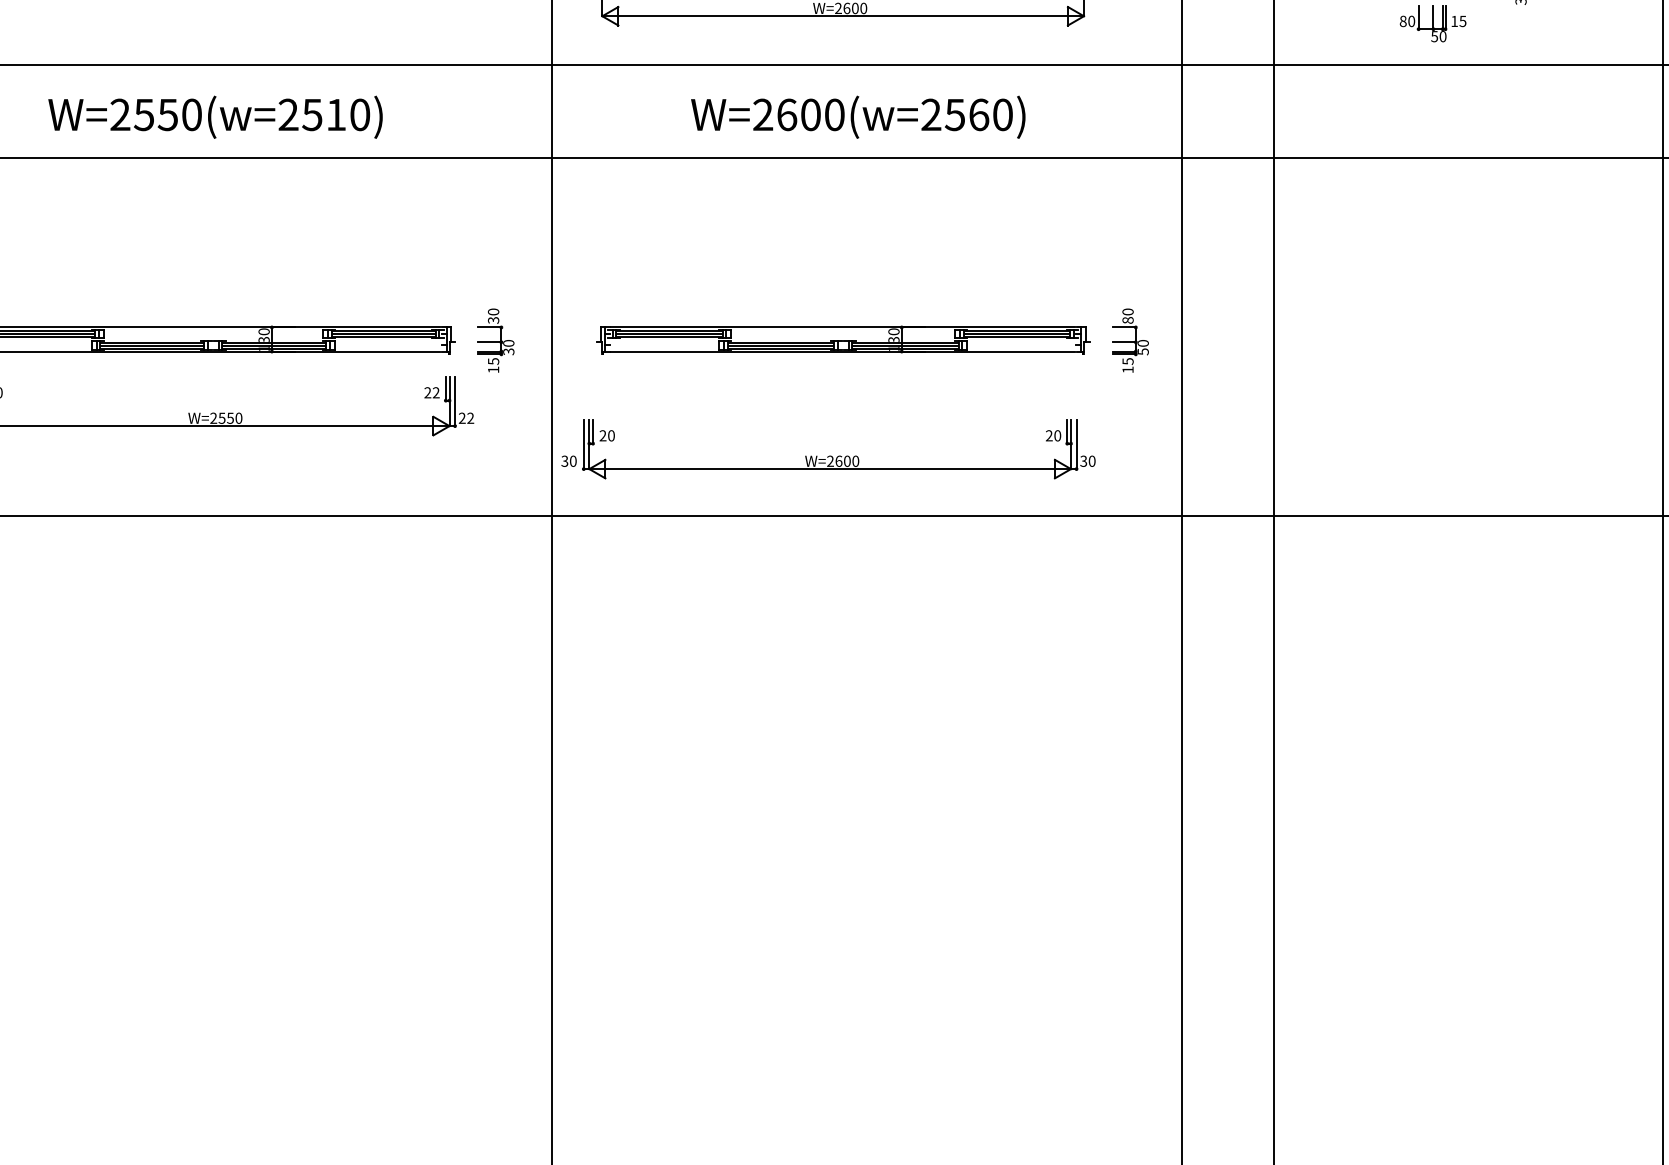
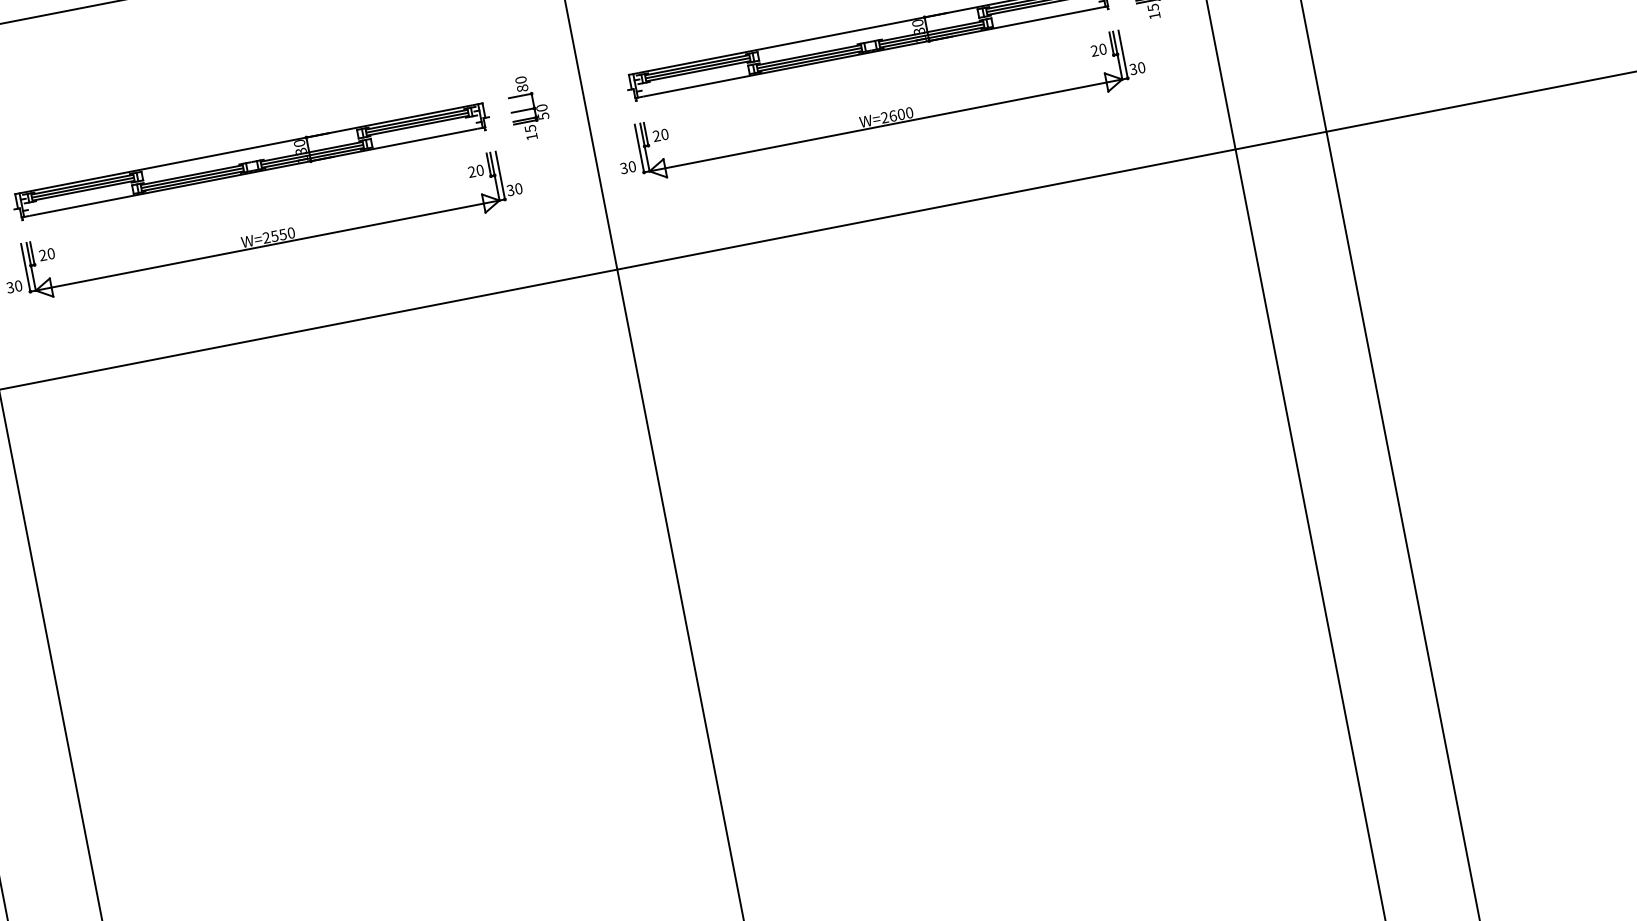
text: (493, 320) -> (522, 88), 30 -> 80
text: (508, 351) -> (543, 116), 30 -> 50
text: (435, 392) -> (479, 170), 22 -> 20
text: (466, 417) -> (514, 188), 22 -> 30
part: (829, 455) -> (882, 112), moved

